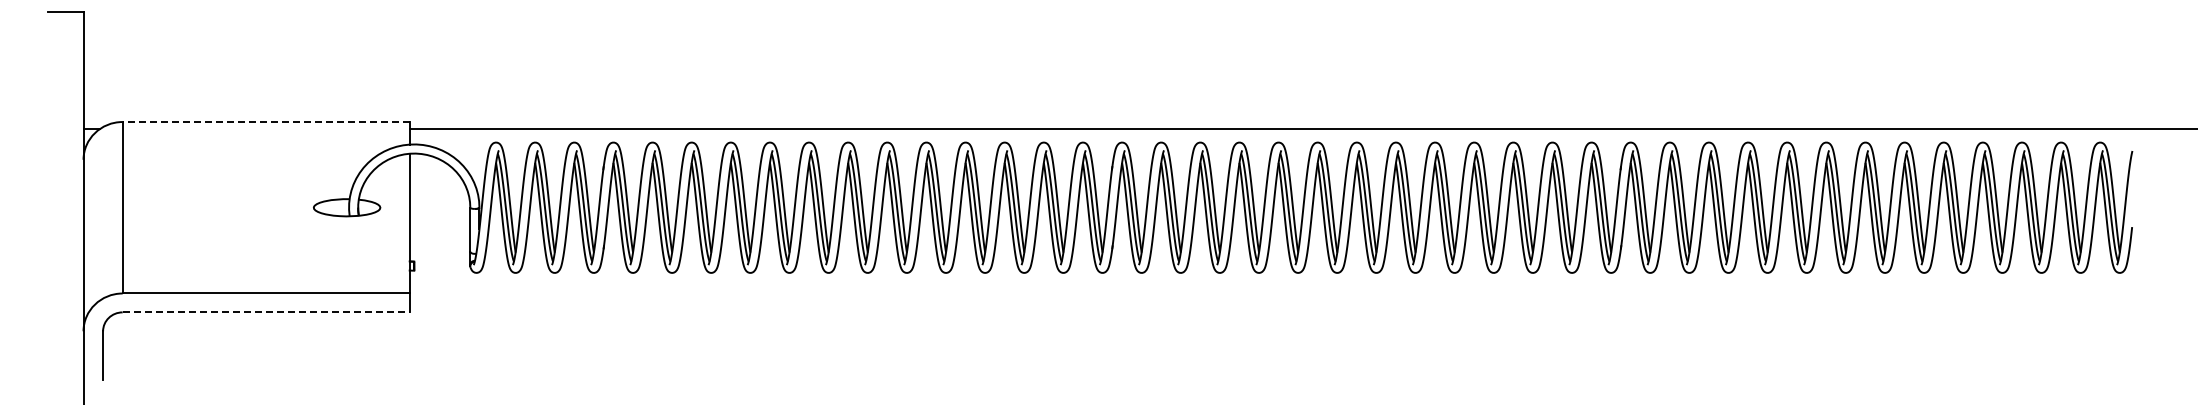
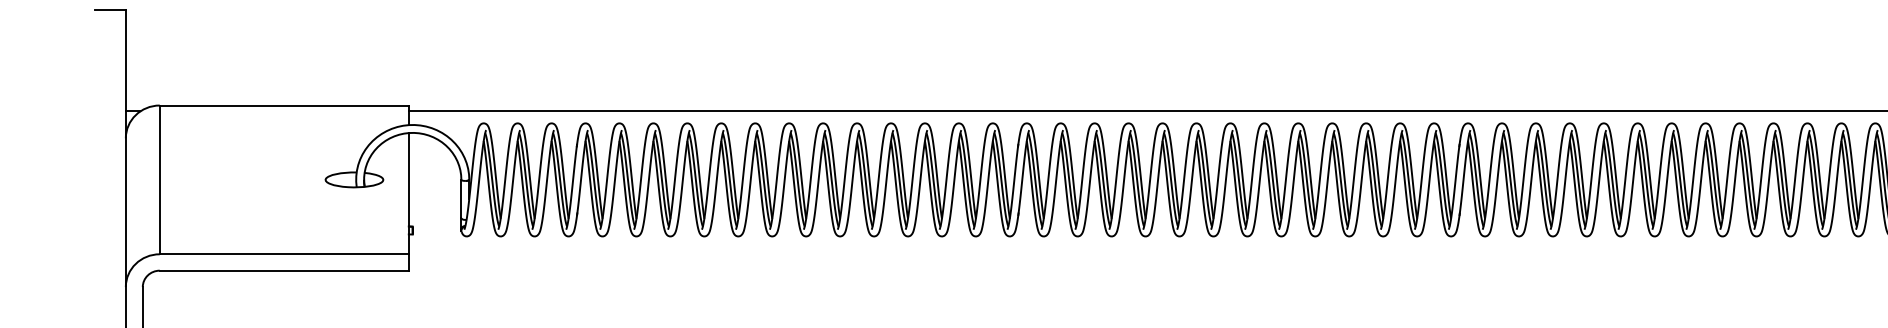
line: (266, 122) -> (284, 105), dashed -> solid
line: (266, 312) -> (284, 270), dashed -> solid

